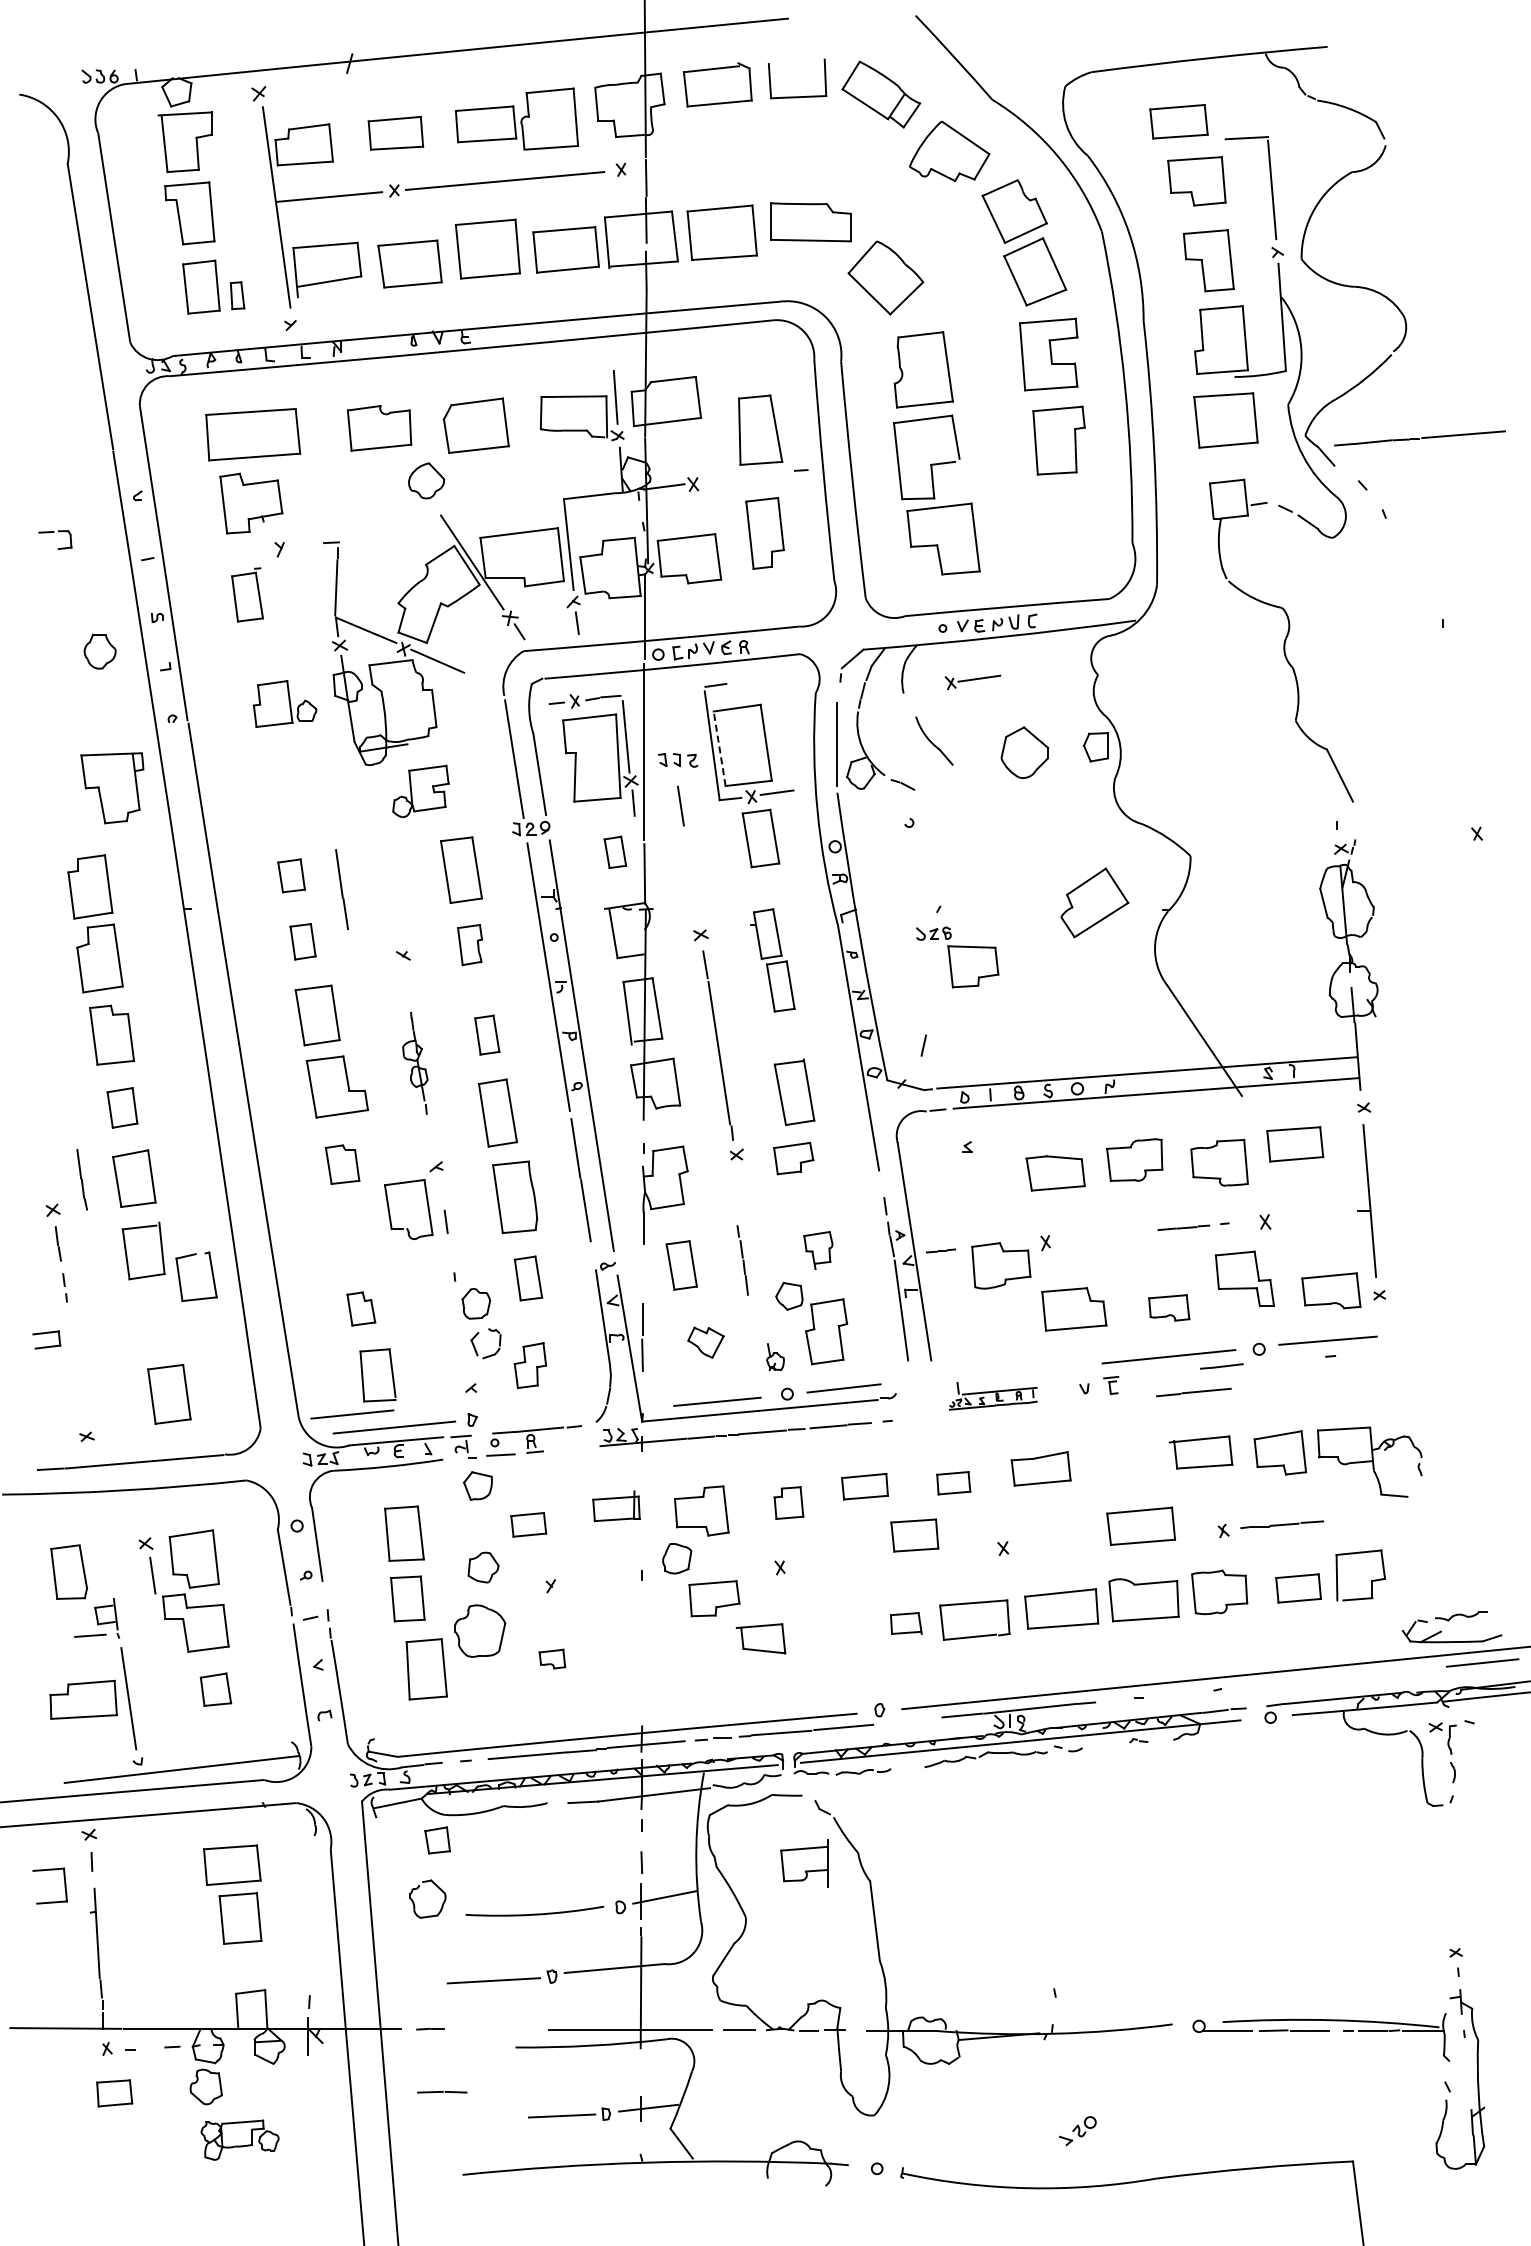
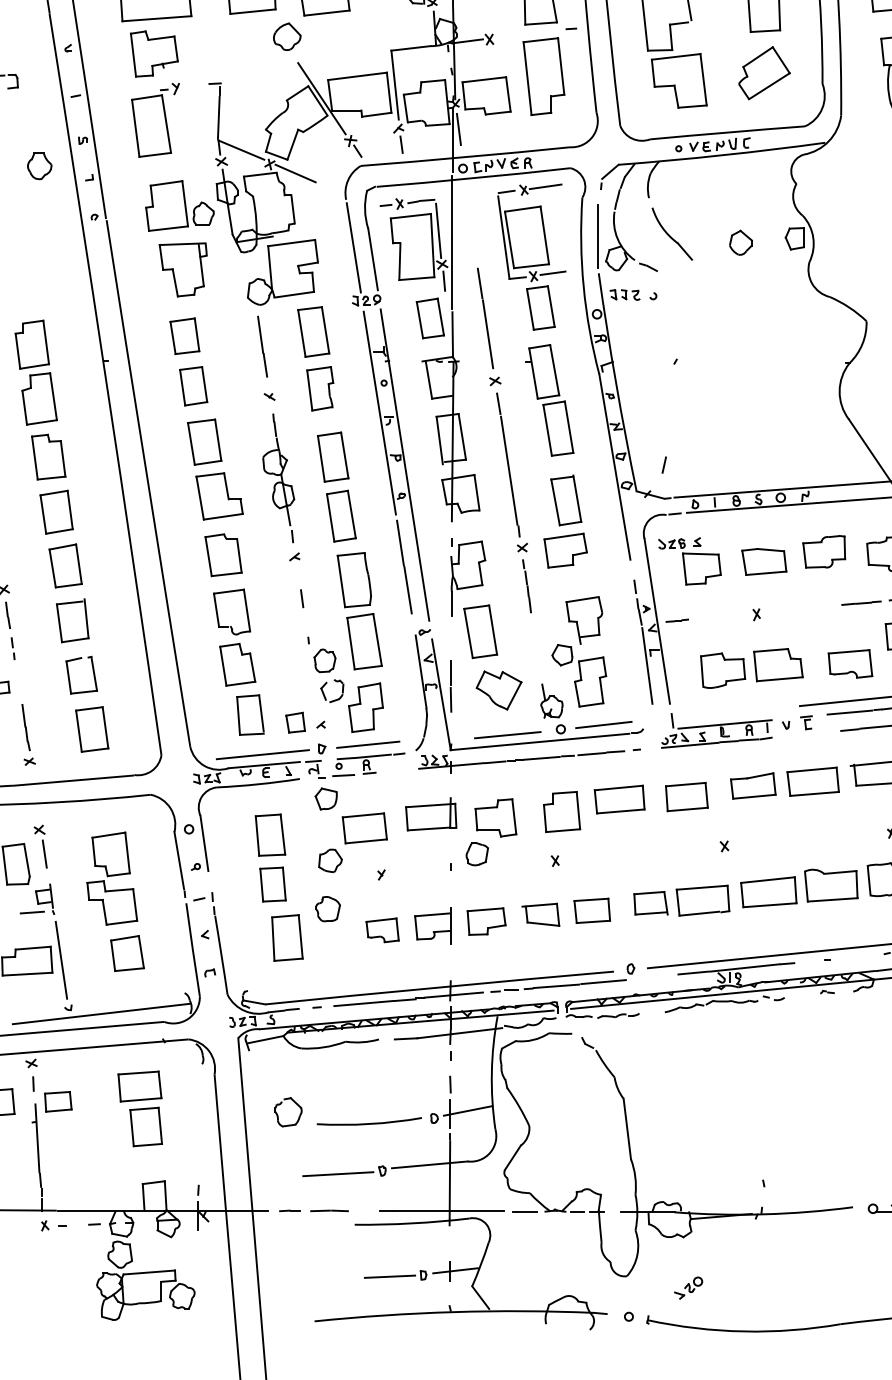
part: (764, 533) -> (543, 76), size x1.43
part: (247, 594) -> (151, 122), size x1.67
line: (652, 602) -> (458, 129), added
part: (972, 682) -> (540, 189), moved
part: (284, 703) -> (179, 205), size x1.43
part: (934, 740) -> (672, 233), size x1.43
line: (719, 748) -> (509, 239), dashed -> solid
part: (1024, 752) -> (740, 242), size x0.62
part: (678, 760) -> (625, 295), moved
part: (112, 788) -> (183, 270), moved
part: (420, 791) -> (282, 272), size x1.67
part: (615, 852) -> (430, 318), size x1.67
line: (691, 872) -> (488, 333), added
part: (291, 875) -> (184, 336), size x1.43
line: (341, 889) -> (262, 346), moved
part: (1094, 902) -> (764, 72), moved
part: (302, 941) -> (193, 386), size x1.43
part: (469, 944) -> (319, 388), size x1.43
part: (957, 957) -> (689, 562), moved
part: (772, 960) -> (549, 400), size x1.43
part: (487, 1034) -> (333, 456), size x1.67
part: (415, 1063) -> (278, 478), size x1.67
part: (122, 1107) -> (56, 511), size x1.43
part: (793, 1158) -> (565, 550), size x1.43
part: (342, 1164) -> (223, 555), size x1.43
line: (81, 1179) -> (25, 727), moved
part: (390, 1212) -> (218, 614), moved
part: (818, 1250) -> (584, 620), size x1.67
line: (742, 1260) -> (526, 586), moved
part: (681, 1265) -> (480, 631), size x1.43
part: (1001, 1265) -> (723, 670), moved
part: (211, 1273) -> (93, 672), moved
part: (528, 1278) -> (364, 641), size x1.67
part: (1168, 1307) -> (849, 663), size x1.43
part: (361, 1308) -> (237, 664), size x1.67
part: (705, 1342) -> (498, 690), size x1.67
part: (775, 1357) -> (551, 701), size x1.67
part: (530, 1365) -> (366, 707), size x1.43
line: (1168, 1371) -> (849, 712), added
part: (993, 1396) -> (717, 731), size x1.67
line: (352, 1414) -> (368, 744), moved
part: (953, 1482) -> (686, 796), size x1.67
part: (864, 1486) -> (619, 799), size x1.43
part: (788, 1502) -> (561, 811), size x1.67
part: (616, 1506) -> (431, 814), size x1.43
part: (528, 1524) -> (364, 828), size x1.67
part: (1140, 1525) -> (812, 781), moved
part: (914, 1535) -> (592, 910), moved
part: (147, 1565) -> (40, 846), moved
part: (714, 1598) -> (486, 921), moved
part: (906, 1623) -> (651, 903), size x1.43
part: (480, 1631) -> (328, 909), size x0.62
part: (552, 1658) -> (382, 929), size x1.67
part: (215, 1689) -> (127, 953), size x1.43
part: (437, 1840) -> (295, 722), moved
part: (804, 1863) -> (432, 926), moved
line: (442, 2092) -> (329, 1211), moved
part: (114, 2093) -> (58, 1101), moved
part: (1077, 2131) -> (688, 1288), moved
part: (239, 2139) -> (145, 1294), size x1.67

